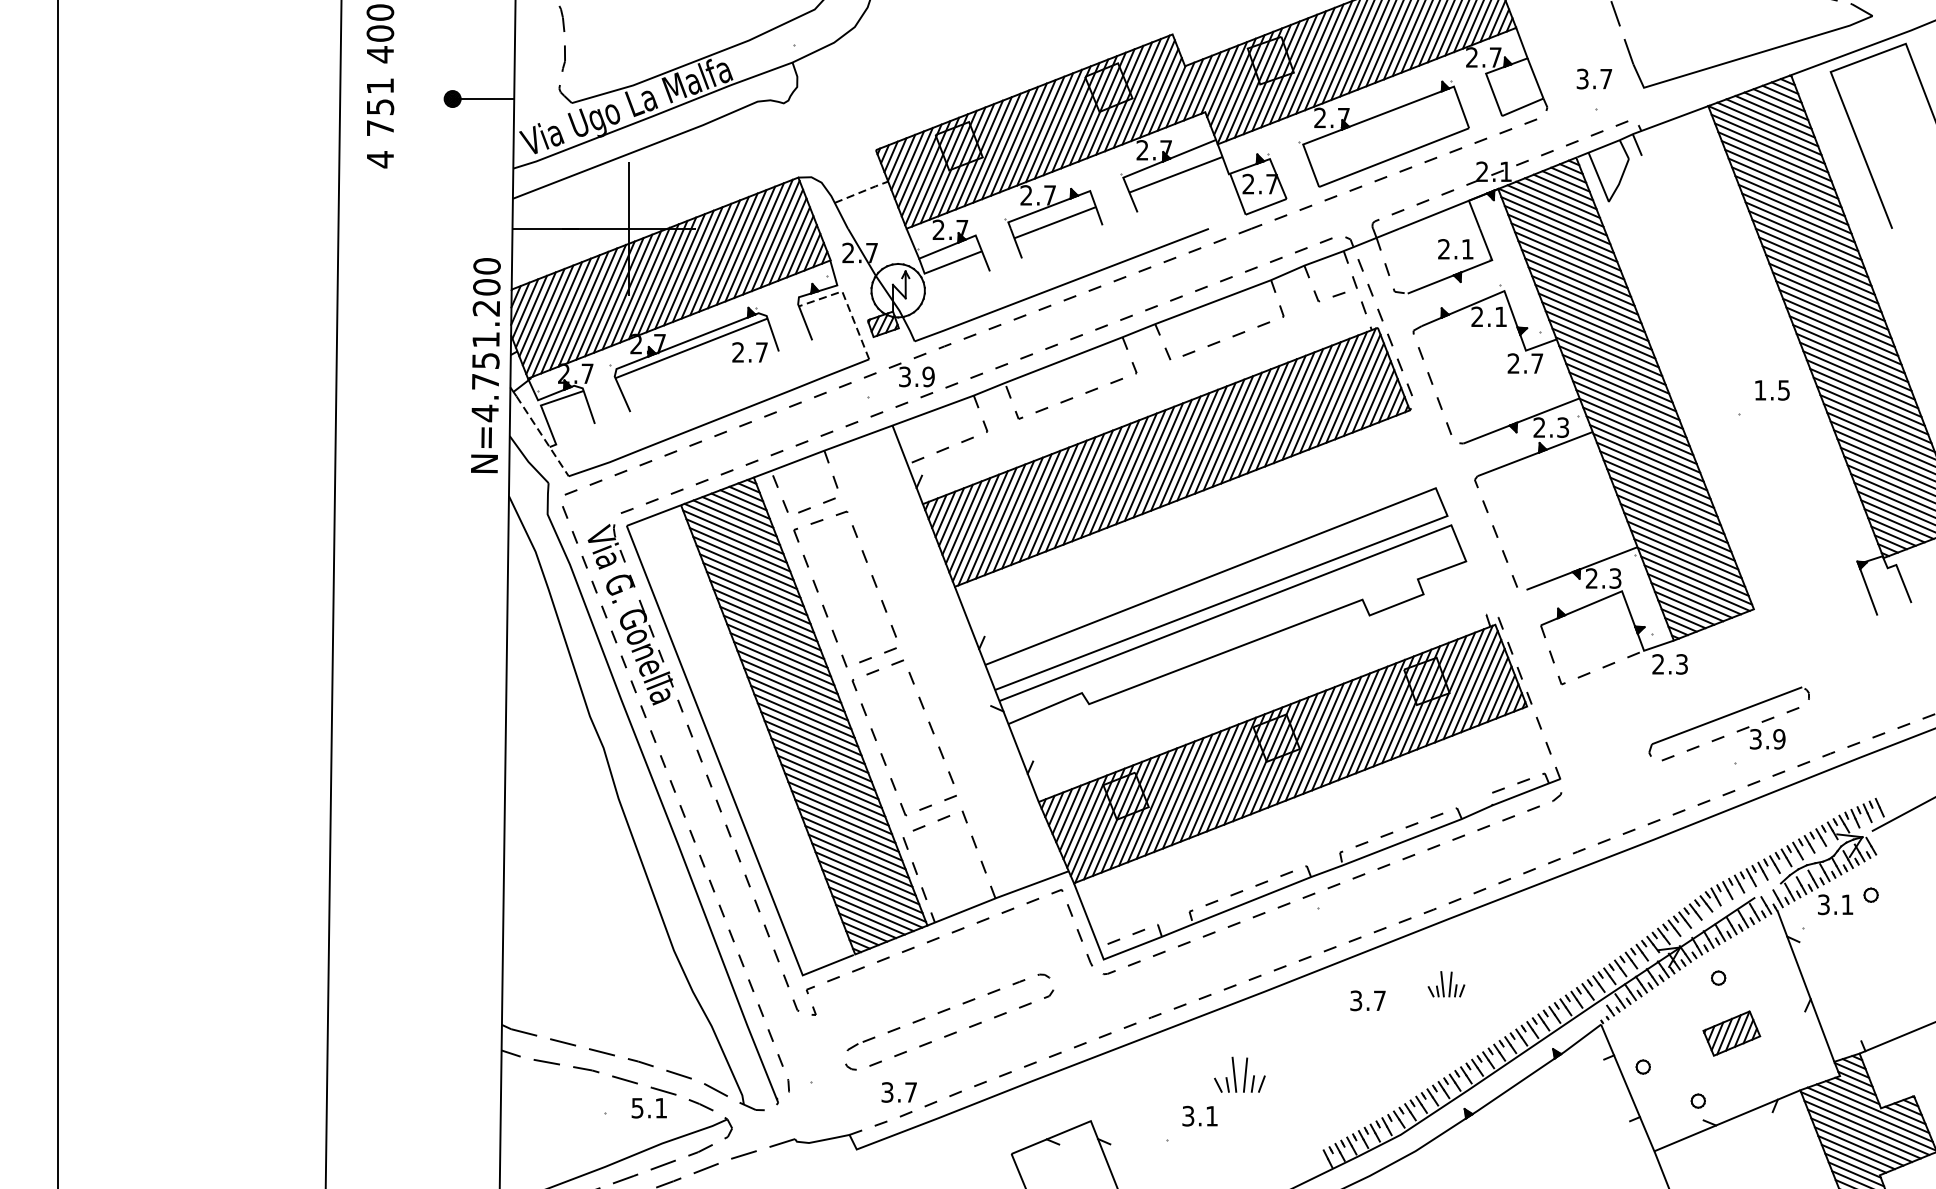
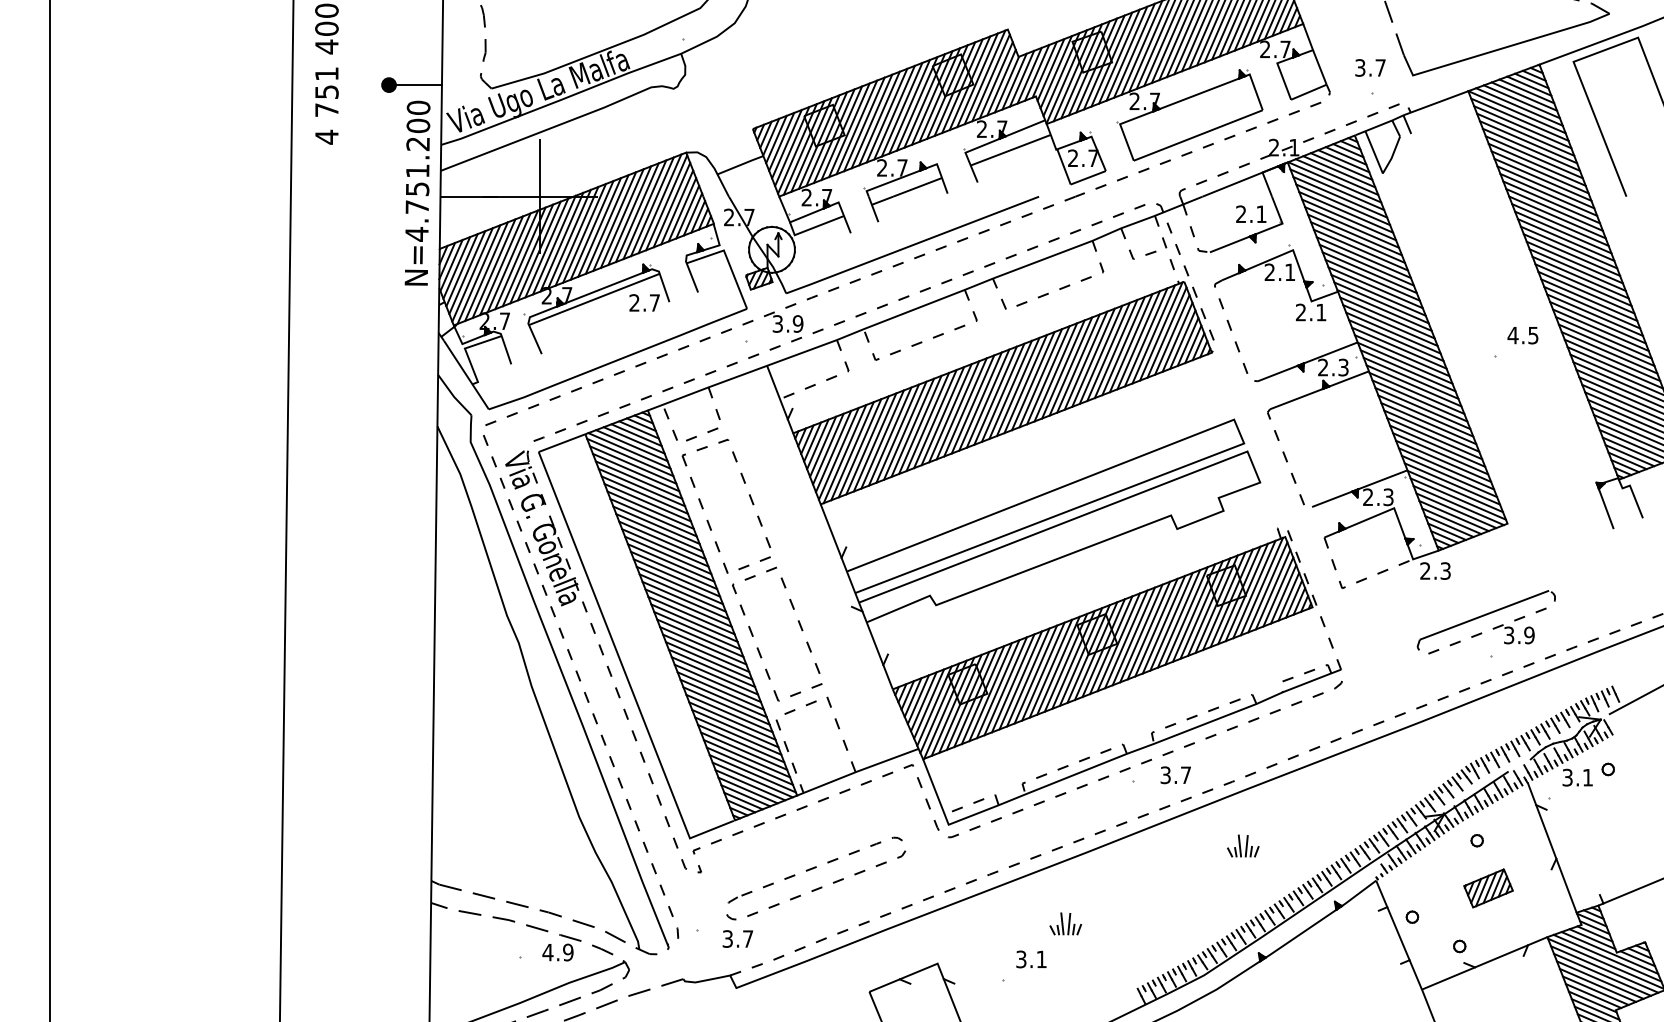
line: (862, 191) -> (741, 164), dashed -> solid
line: (846, 303) -> (727, 260), dashed -> solid
text: (1537, 363) -> (1321, 312), 2.7 -> 2.1
text: (485, 364) -> (417, 192), moved
text: (1759, 390) -> (1512, 335), 1.5 -> 4.5
line: (542, 436) -> (466, 375), dashed -> solid
text: (1367, 1001) -> (1175, 775), moved
part: (1239, 1074) -> (1065, 923), size x0.71
text: (898, 1091) -> (737, 938), moved
text: (648, 1108) -> (557, 952), 5.1 -> 4.9

